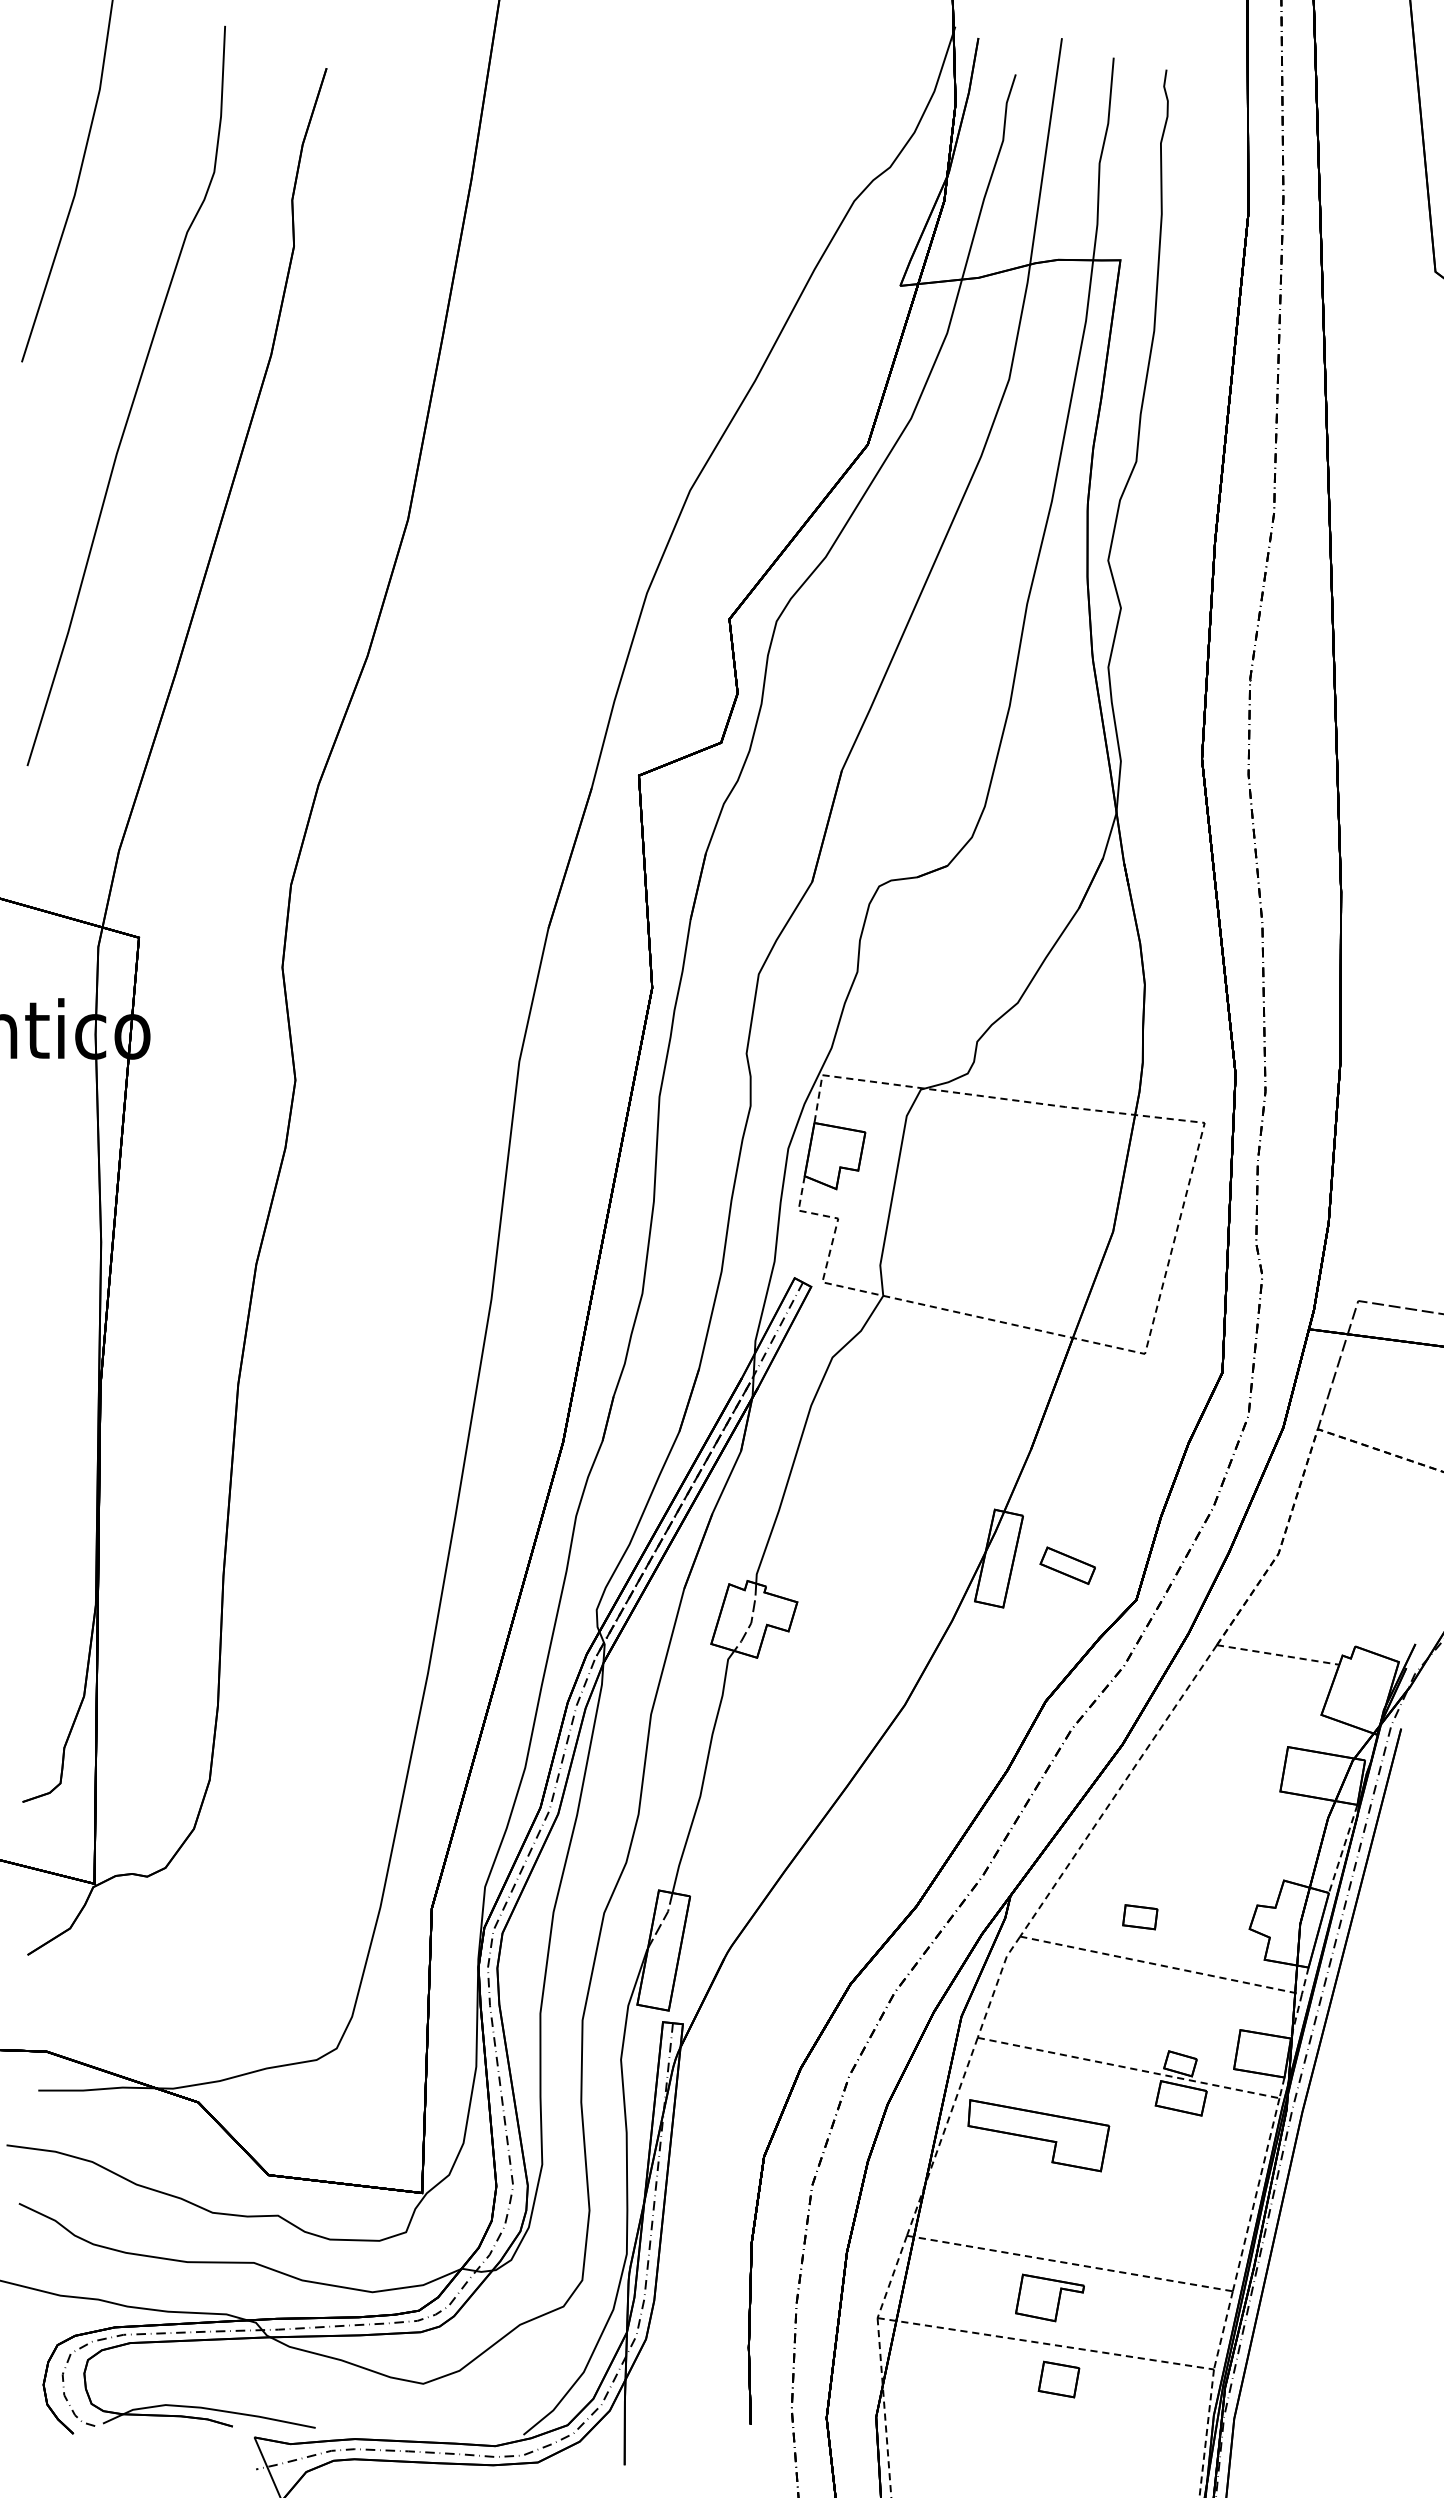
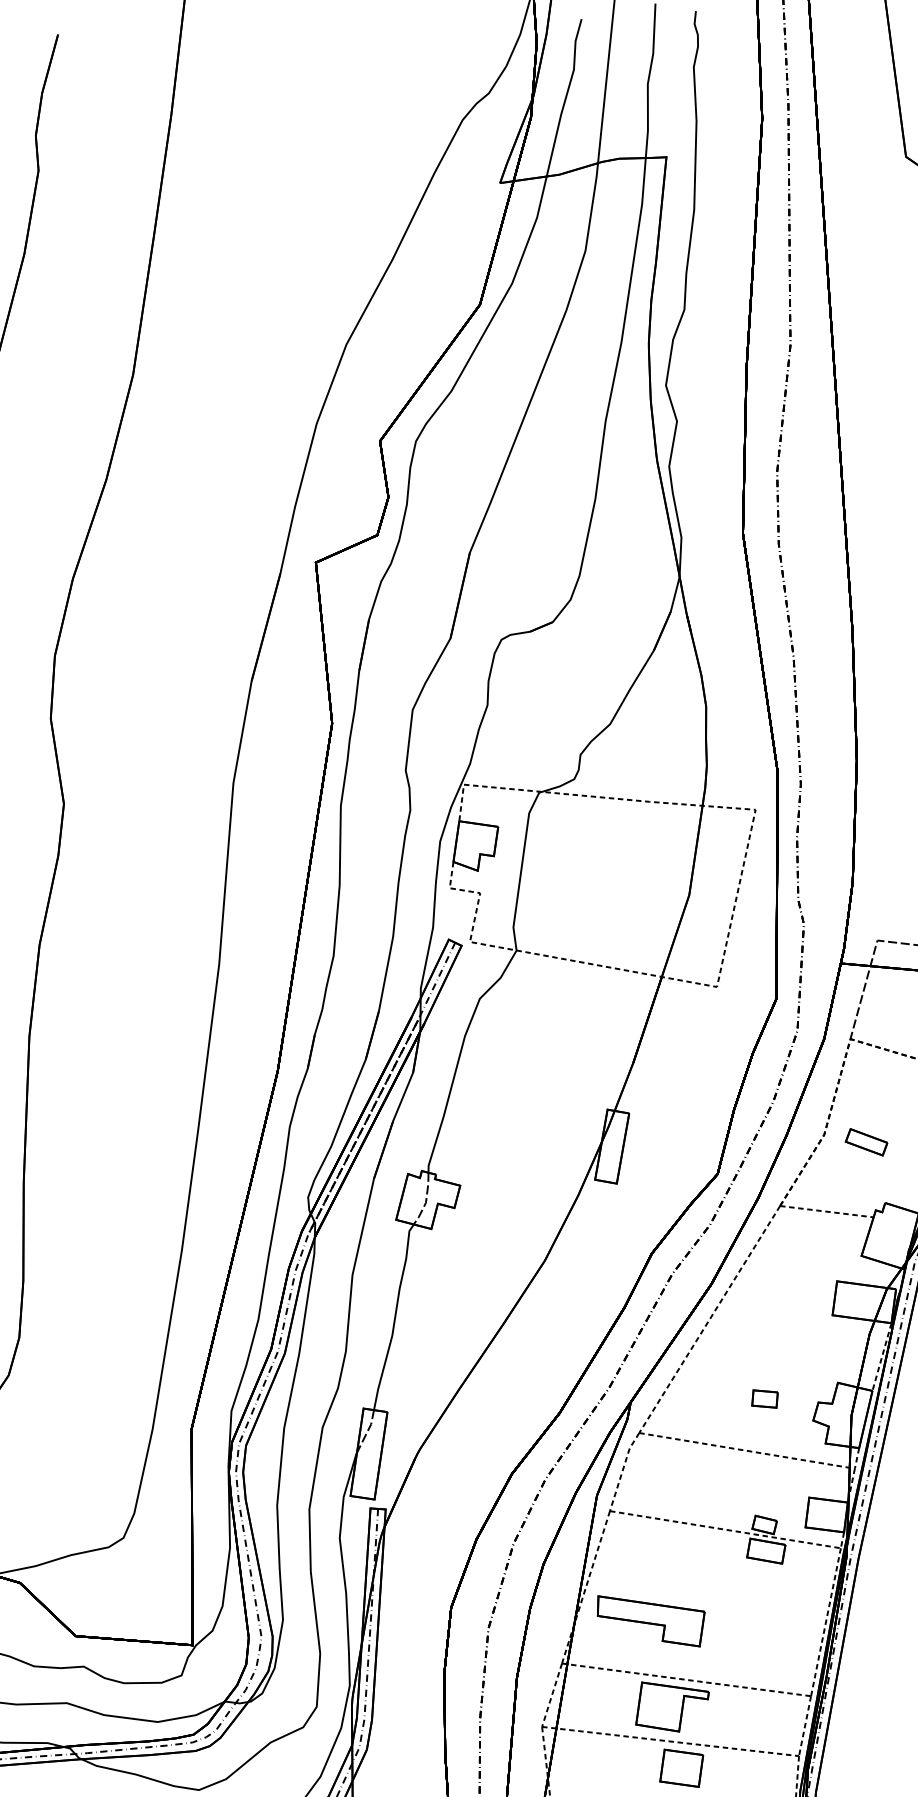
part: (1067, 1565) -> (866, 1142), moved
part: (1140, 1917) -> (765, 1399), moved
part: (1038, 2135) -> (651, 1621), moved
part: (1049, 2297) -> (672, 1706), size x1.43
part: (1058, 2379) -> (681, 1768), size x1.43

